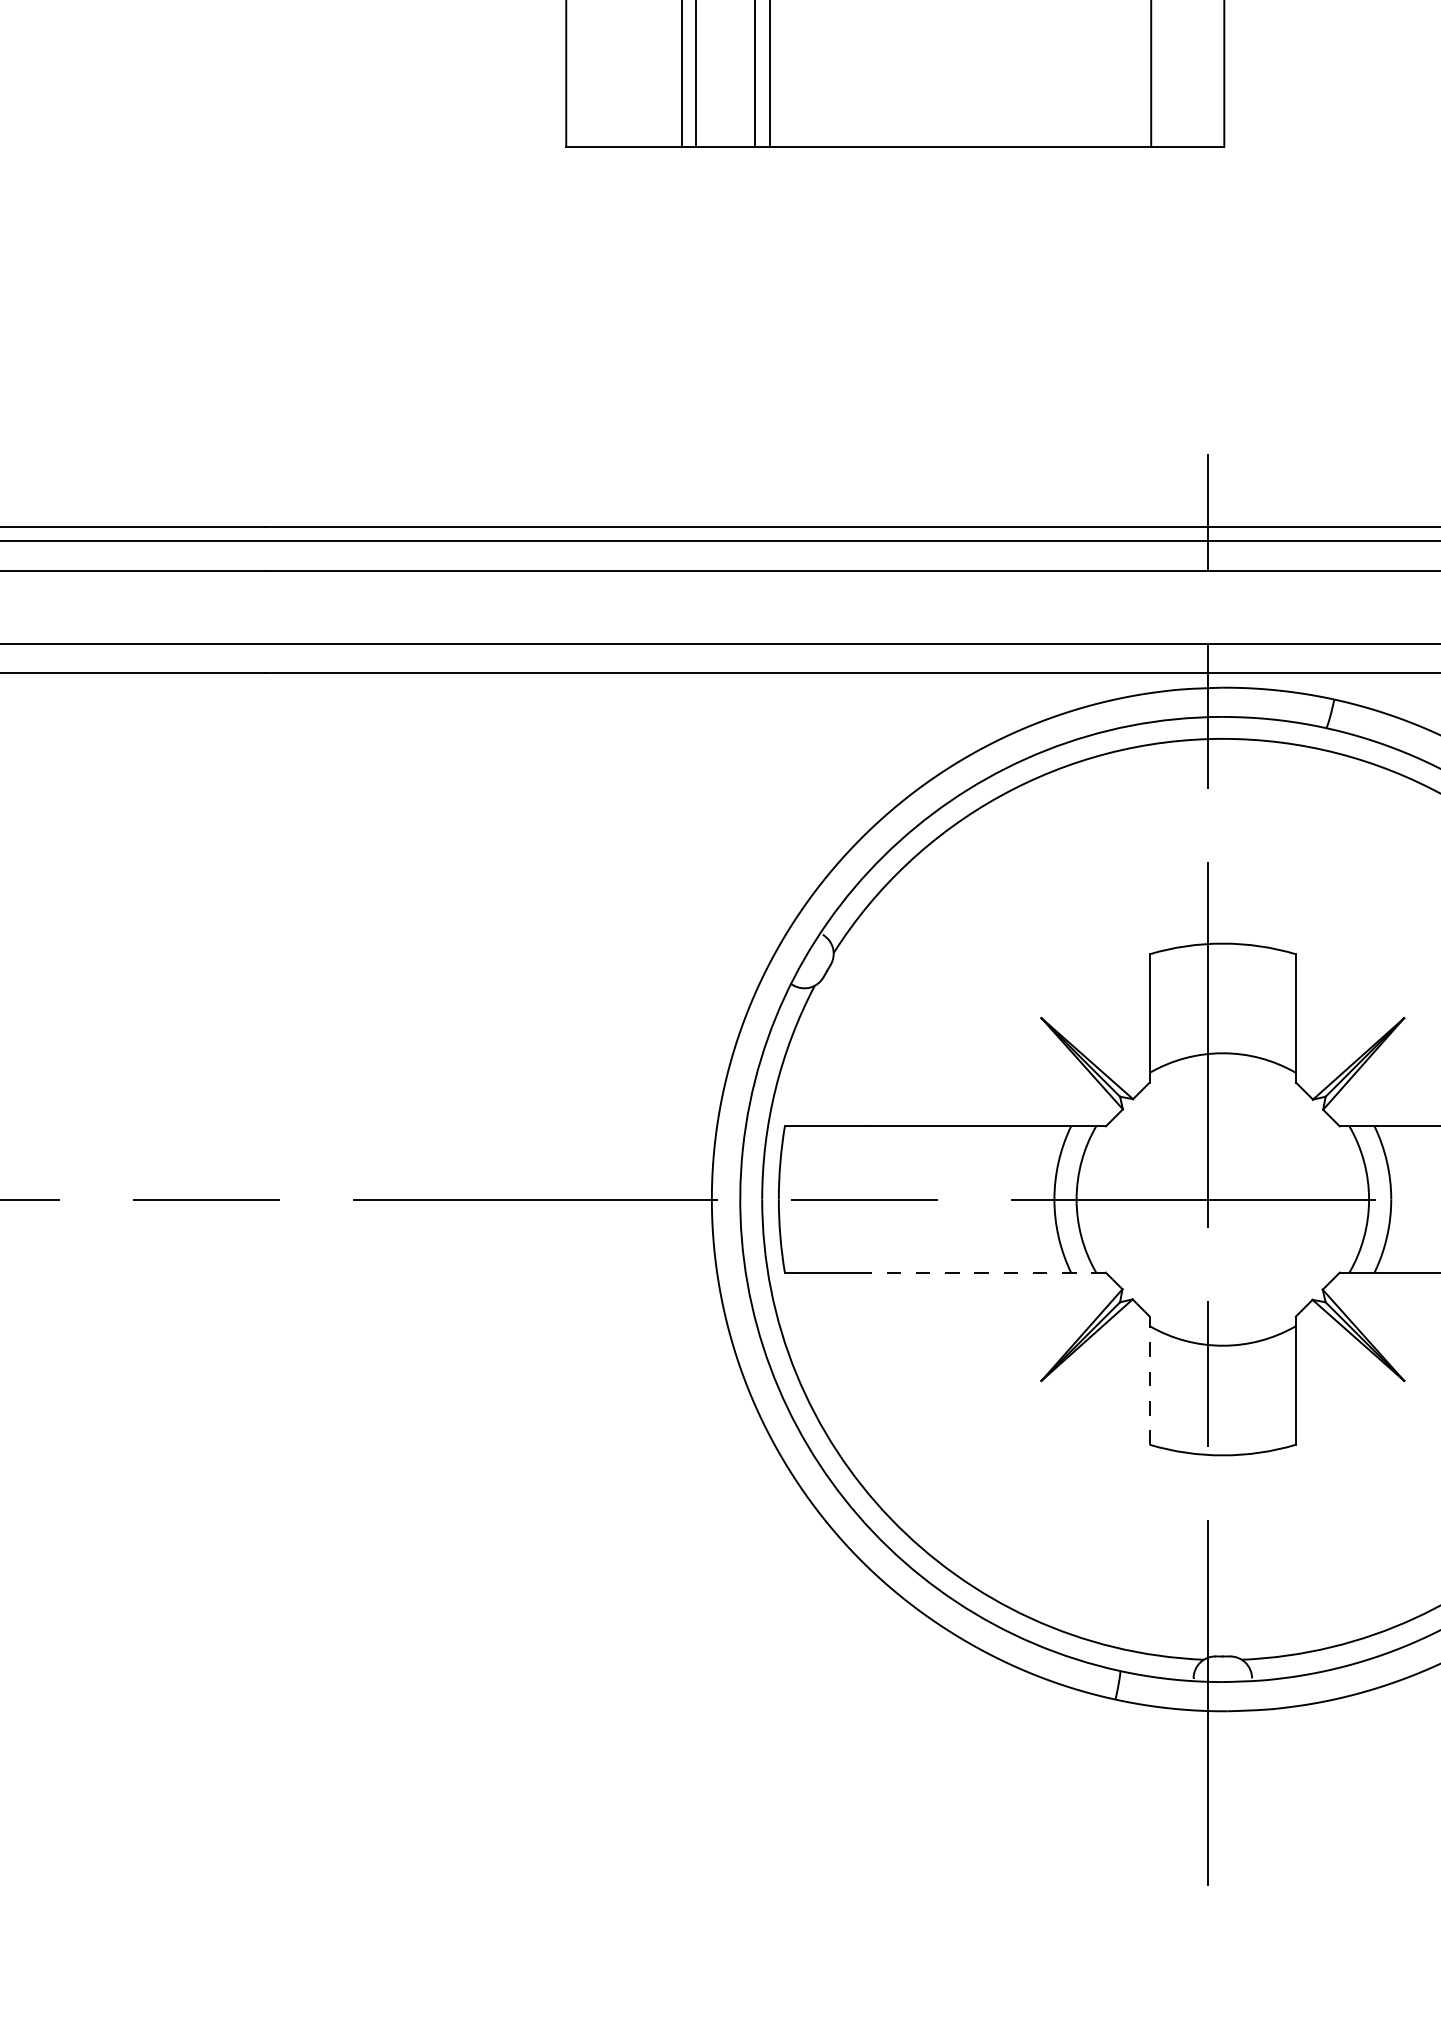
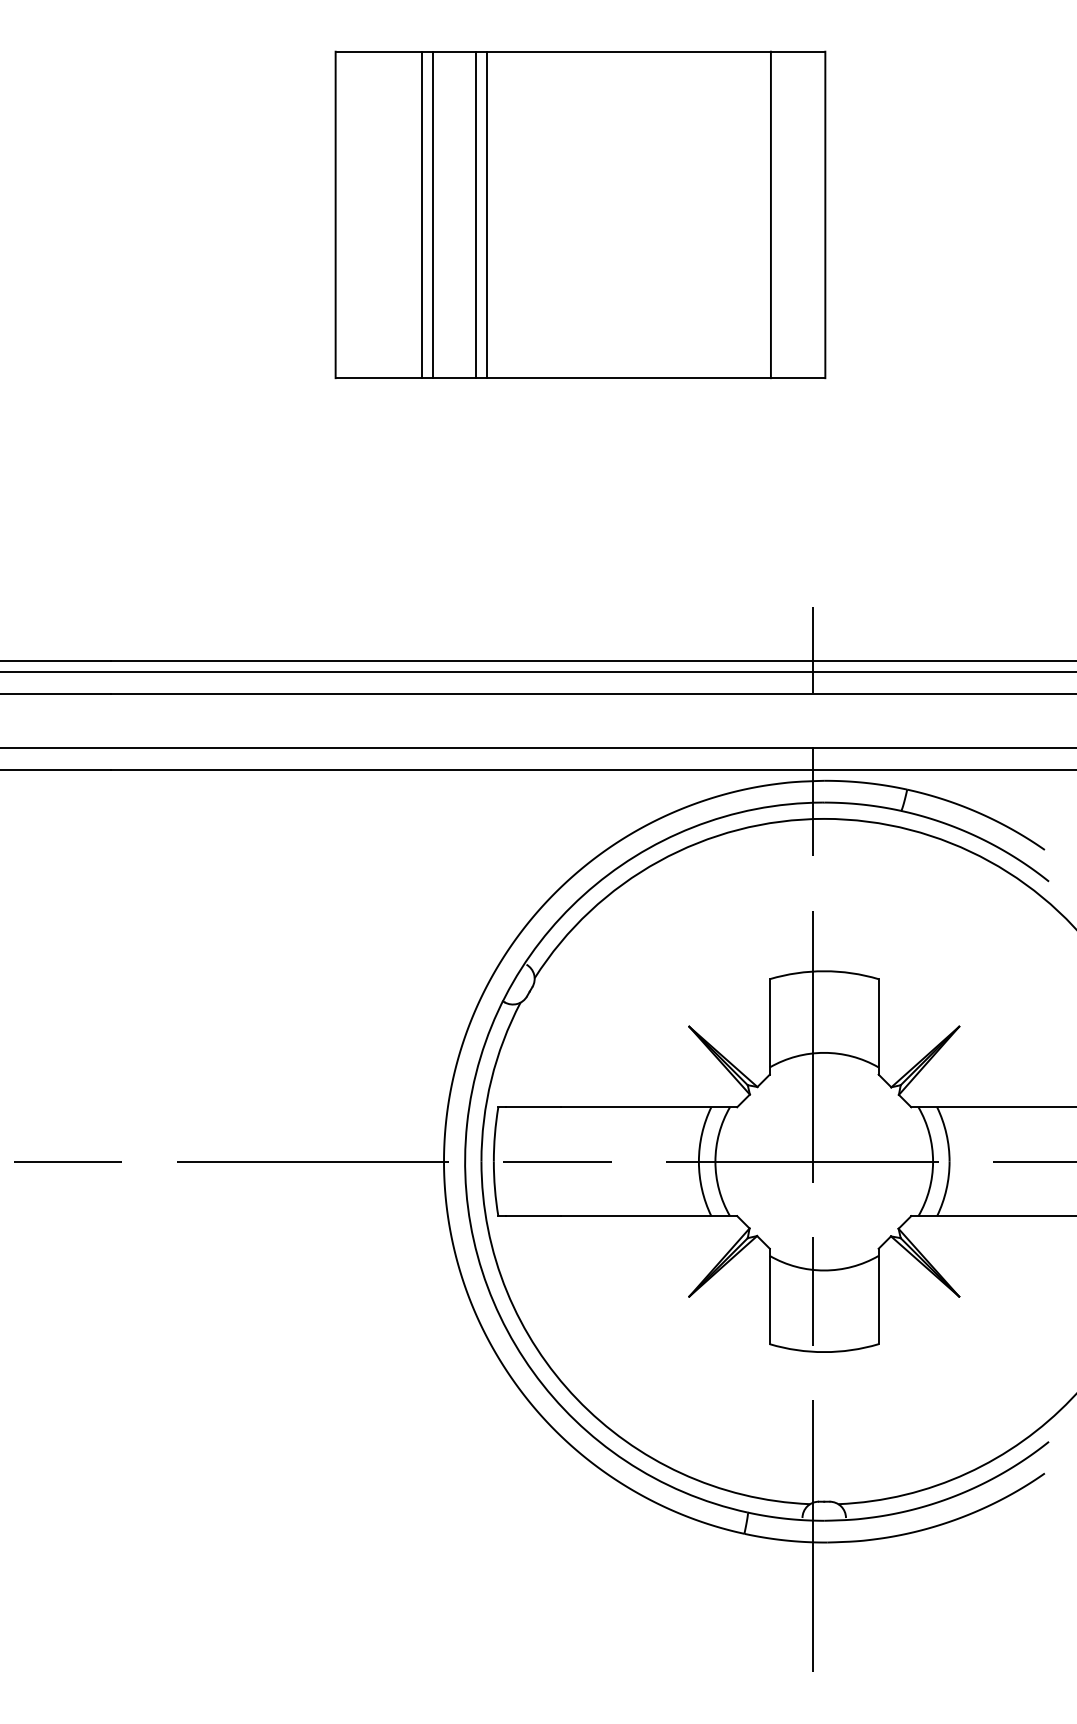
line: (986, 1273) -> (648, 1216), dashed -> solid
line: (1149, 1380) -> (769, 1296), dashed -> solid

